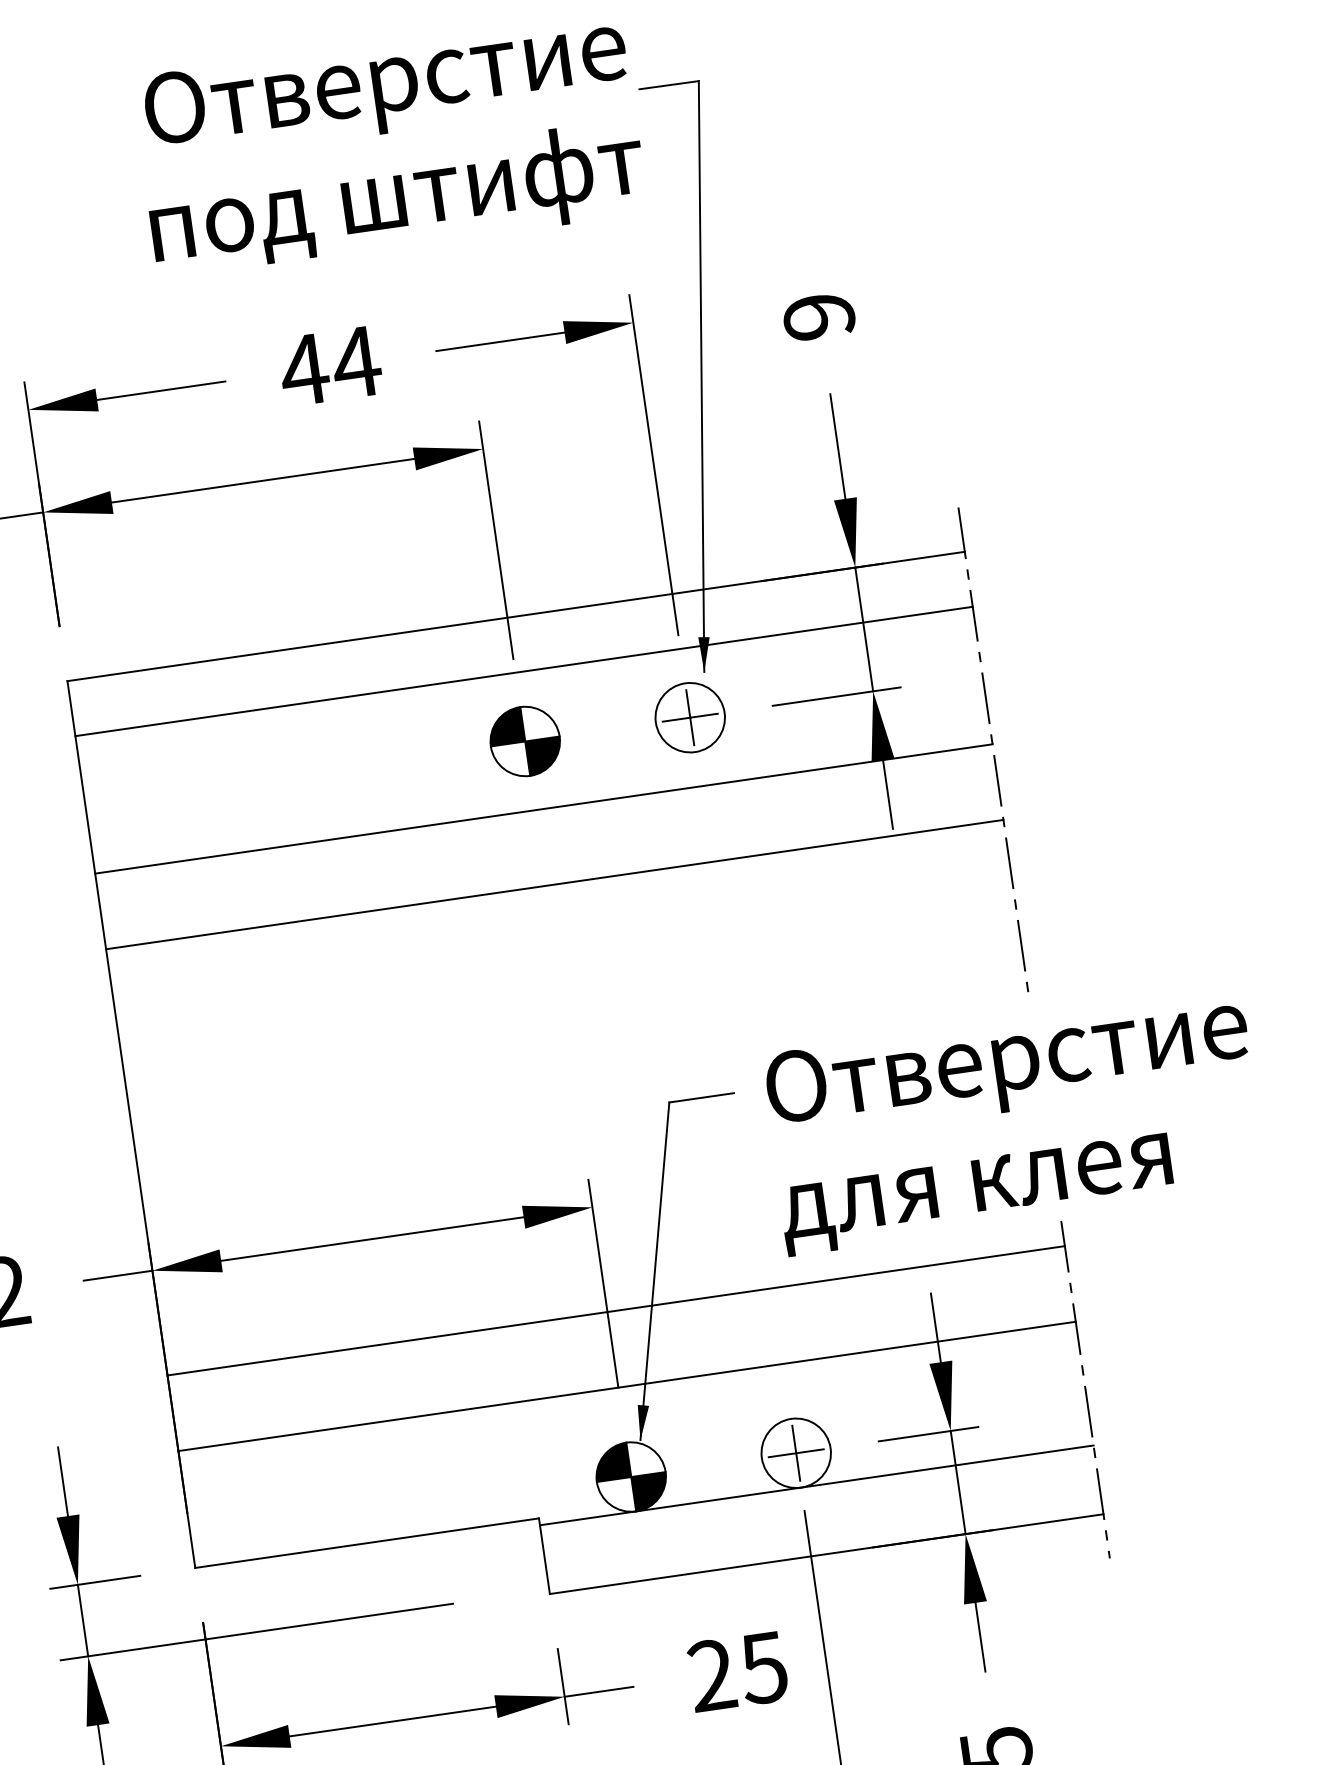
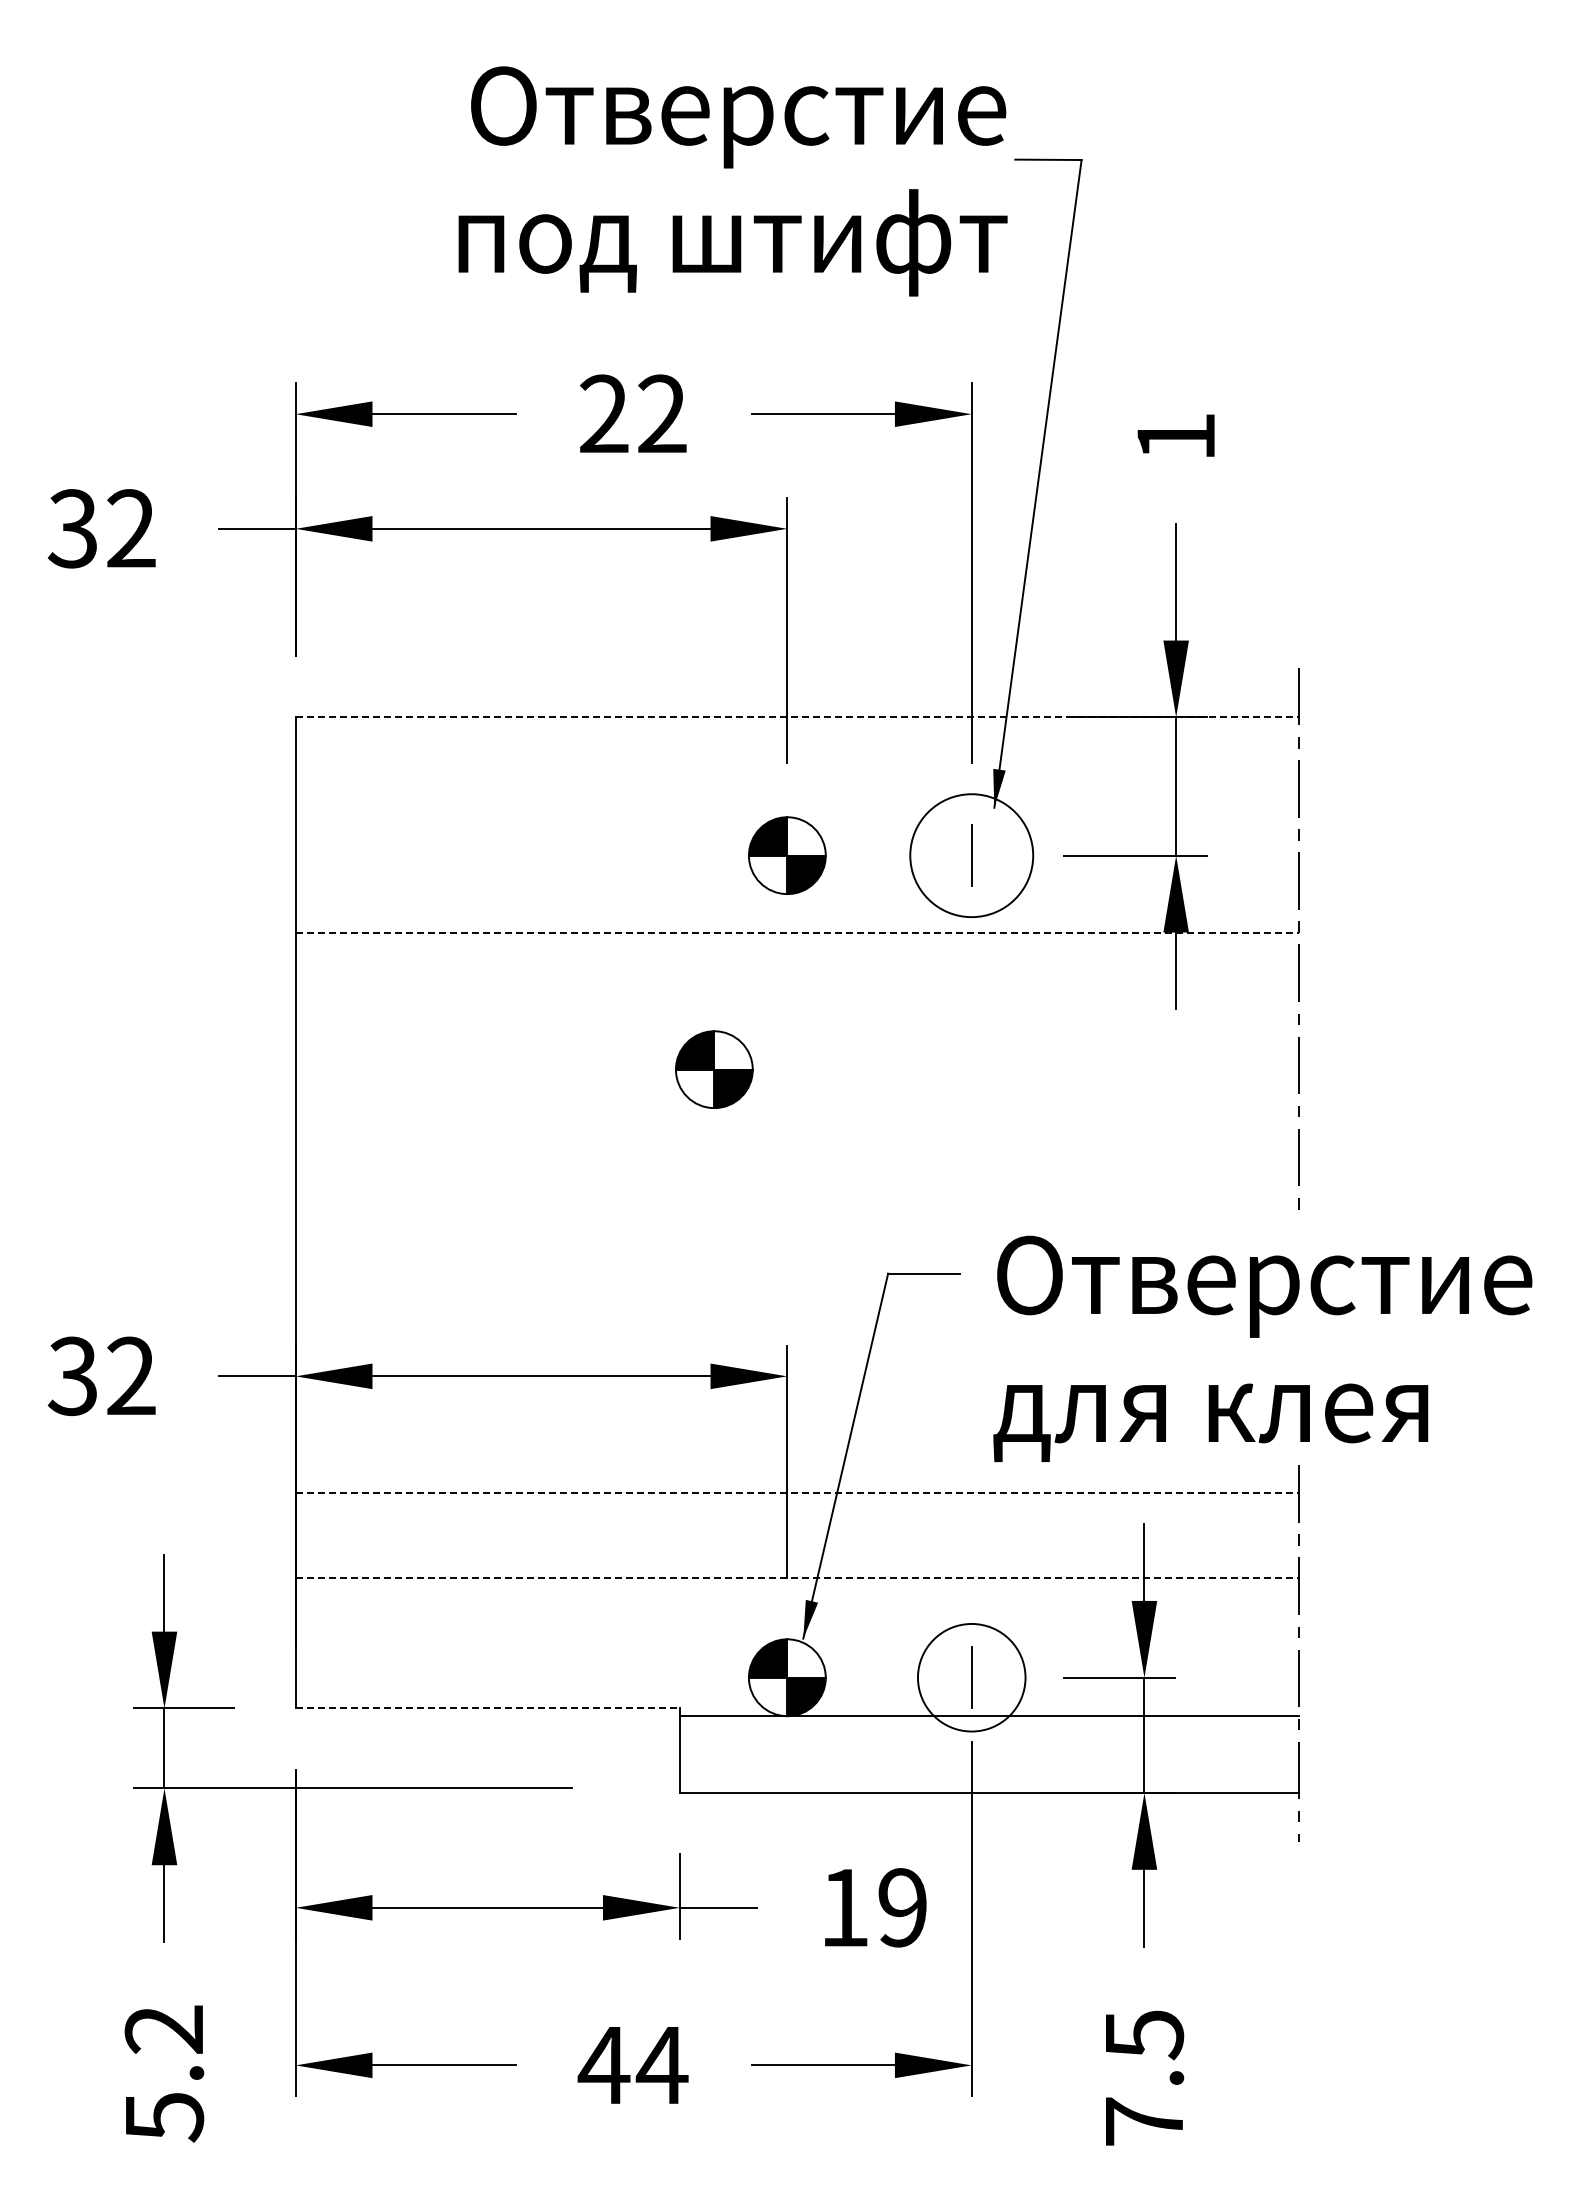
text: (818, 317) -> (1175, 437), 9 -> 1
text: (329, 365) -> (632, 413), 44 -> 22
line: (516, 616) -> (797, 717), solid -> dashed
line: (523, 671) -> (796, 778), removed
circle: (689, 717) -> (971, 855), size x1.6
line: (689, 717) -> (971, 855), removed
line: (544, 808) -> (797, 932), solid -> dashed
line: (554, 885) -> (796, 1017), removed
part: (487, 942) -> (714, 1069), added
line: (616, 1310) -> (797, 1493), solid -> dashed
line: (627, 1386) -> (797, 1577), solid -> dashed
circle: (795, 1453) -> (971, 1677), size x1.4
line: (795, 1453) -> (971, 1677), removed
line: (367, 1543) -> (488, 1708), solid -> dashed
text: (737, 1671) -> (873, 1907), 25 -> 19

